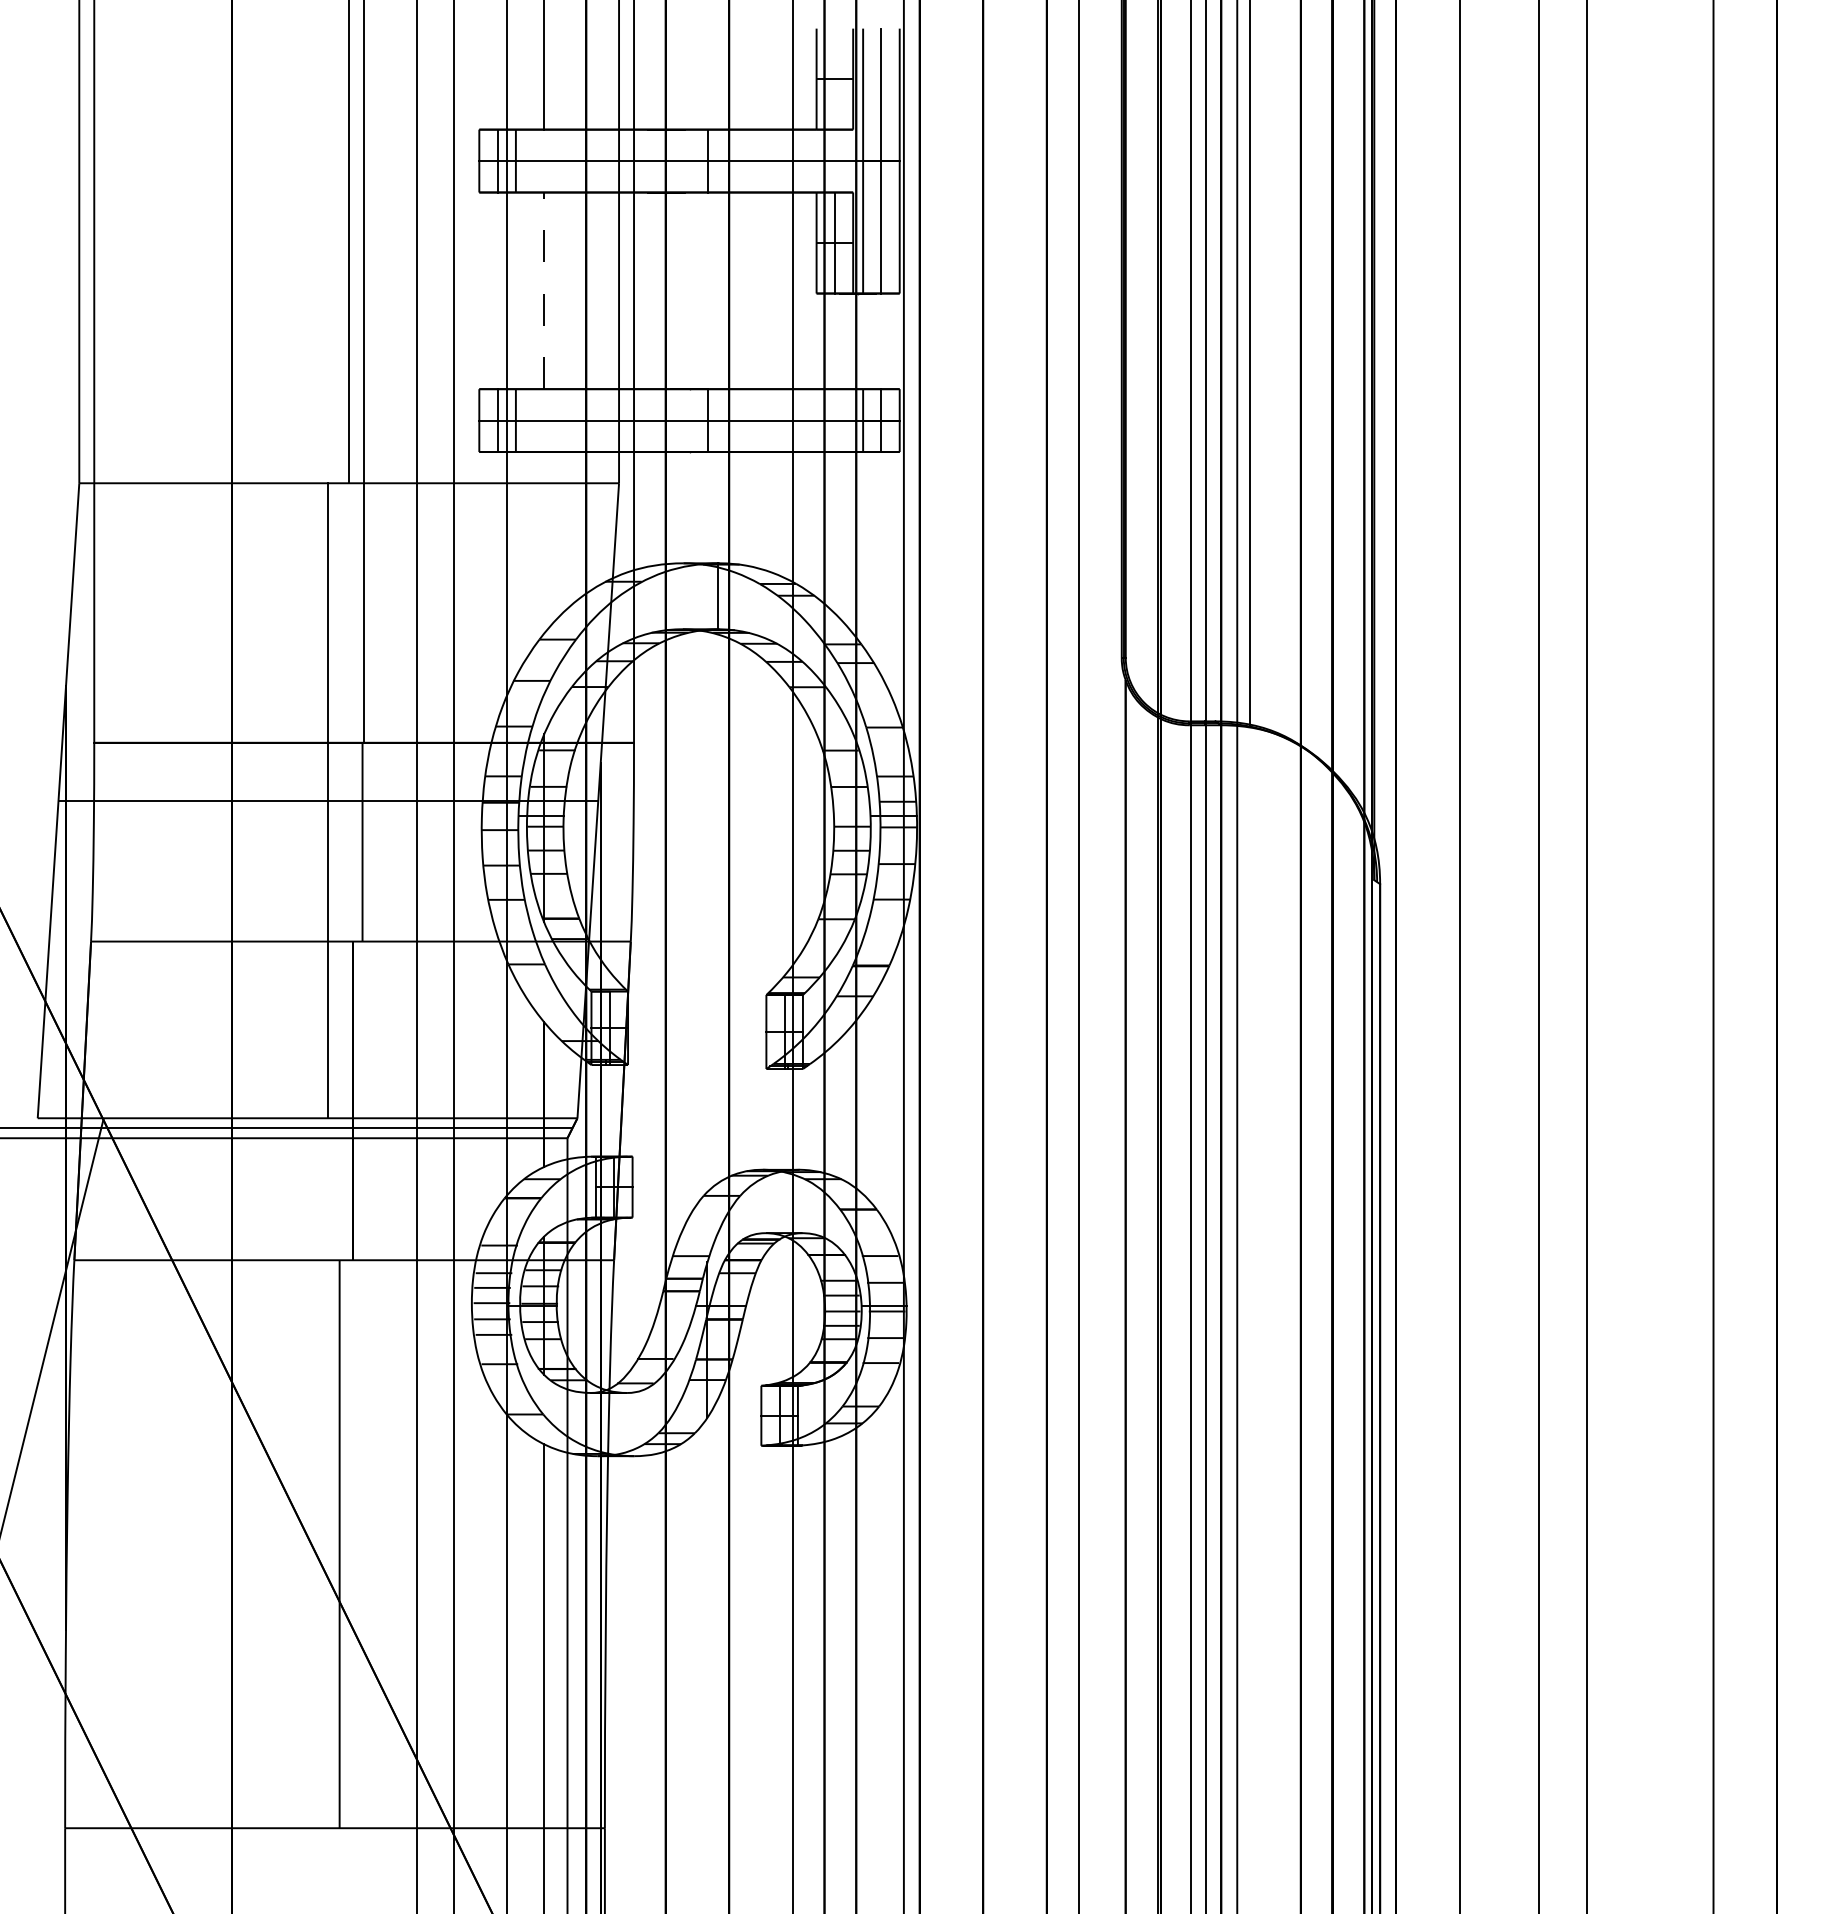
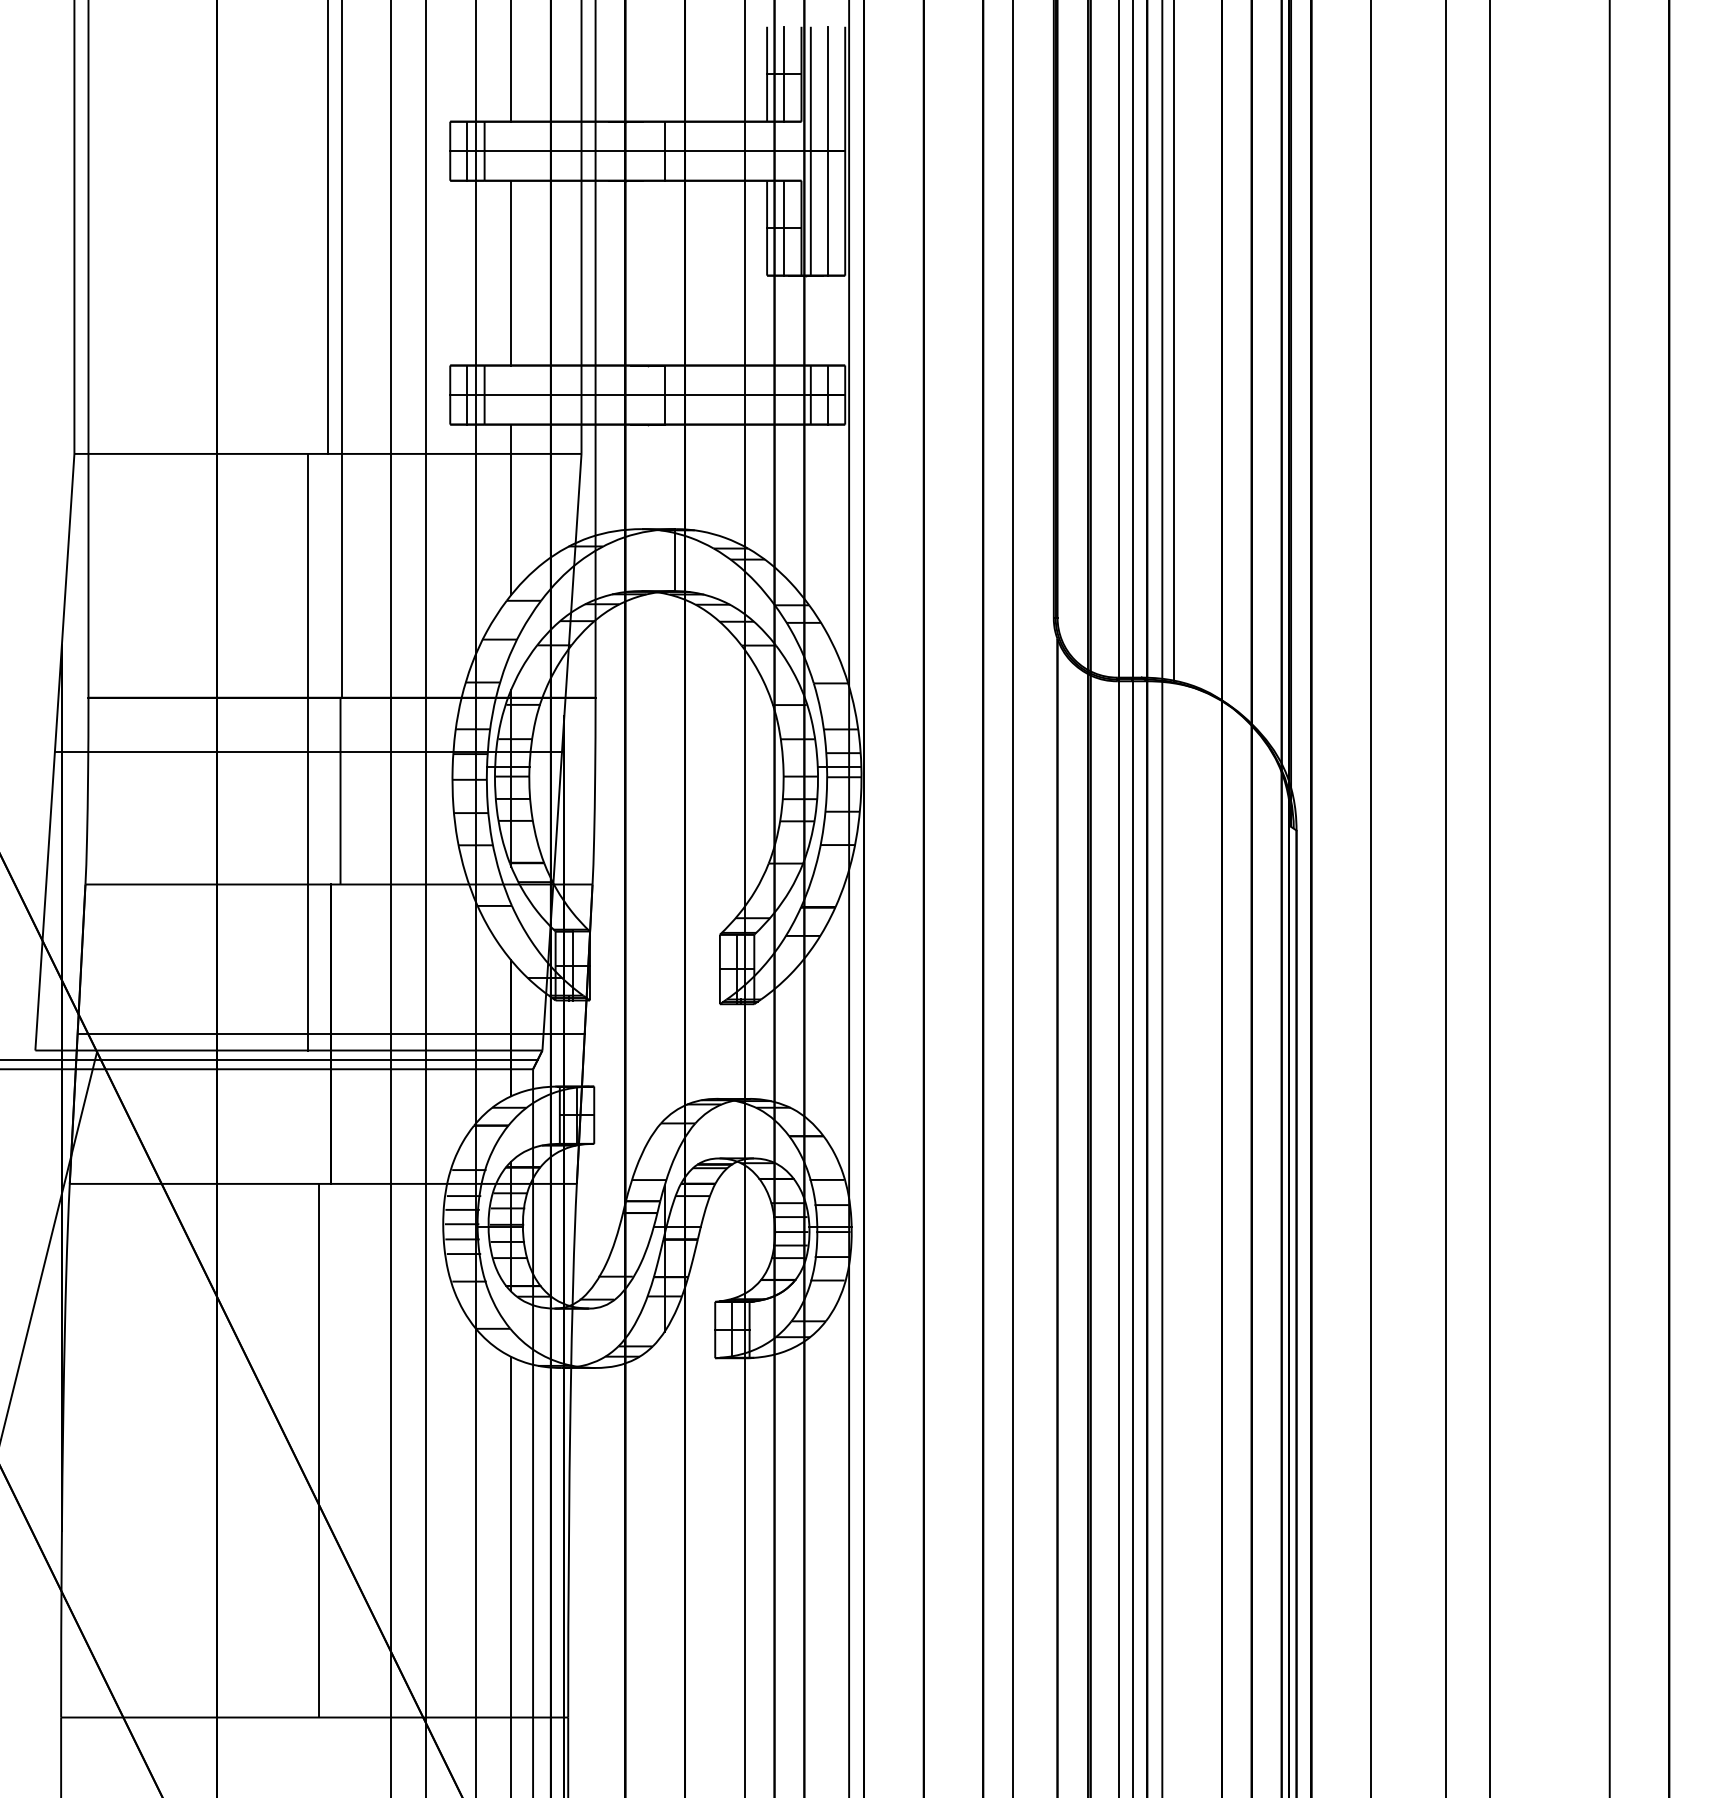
line: (834, 78) -> (783, 73), added
line: (544, 290) -> (511, 272), dashed -> solid
line: (544, 542) -> (511, 509), added
line: (352, 1100) -> (331, 1033), added

